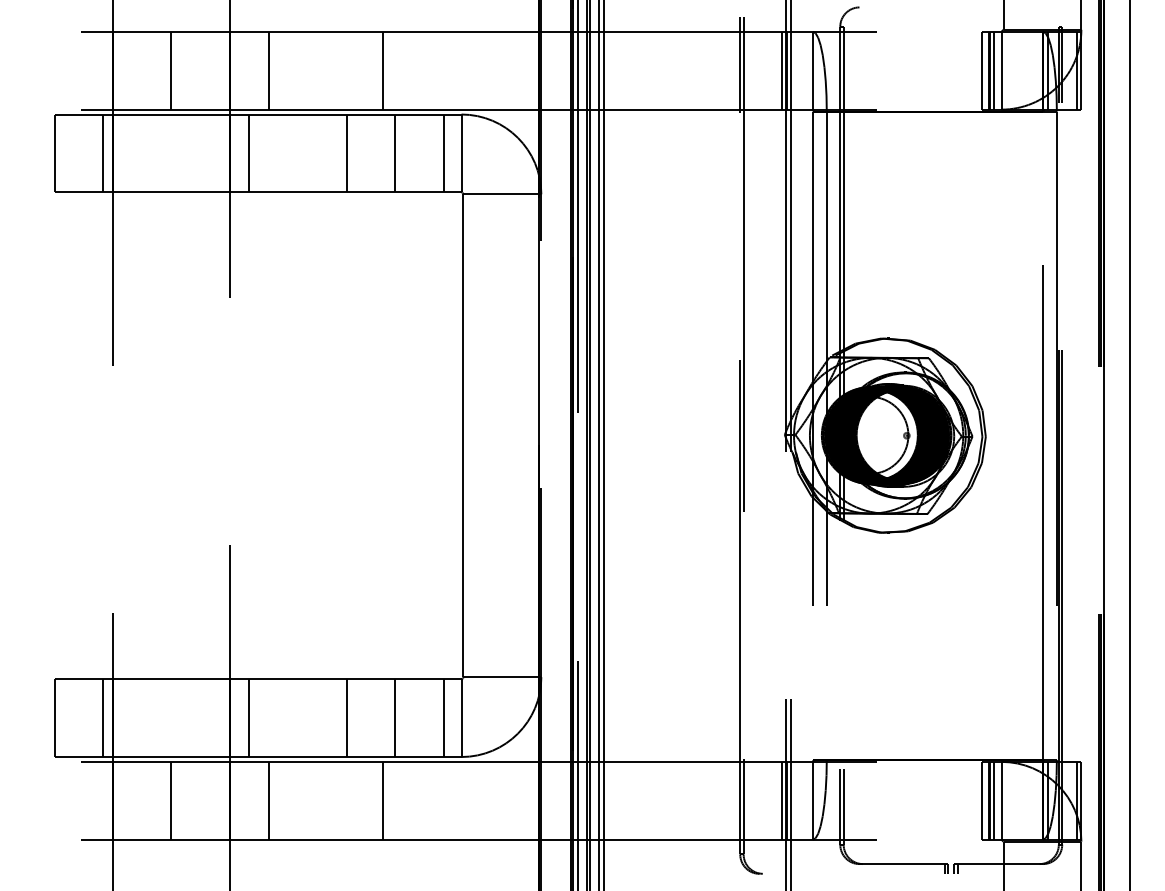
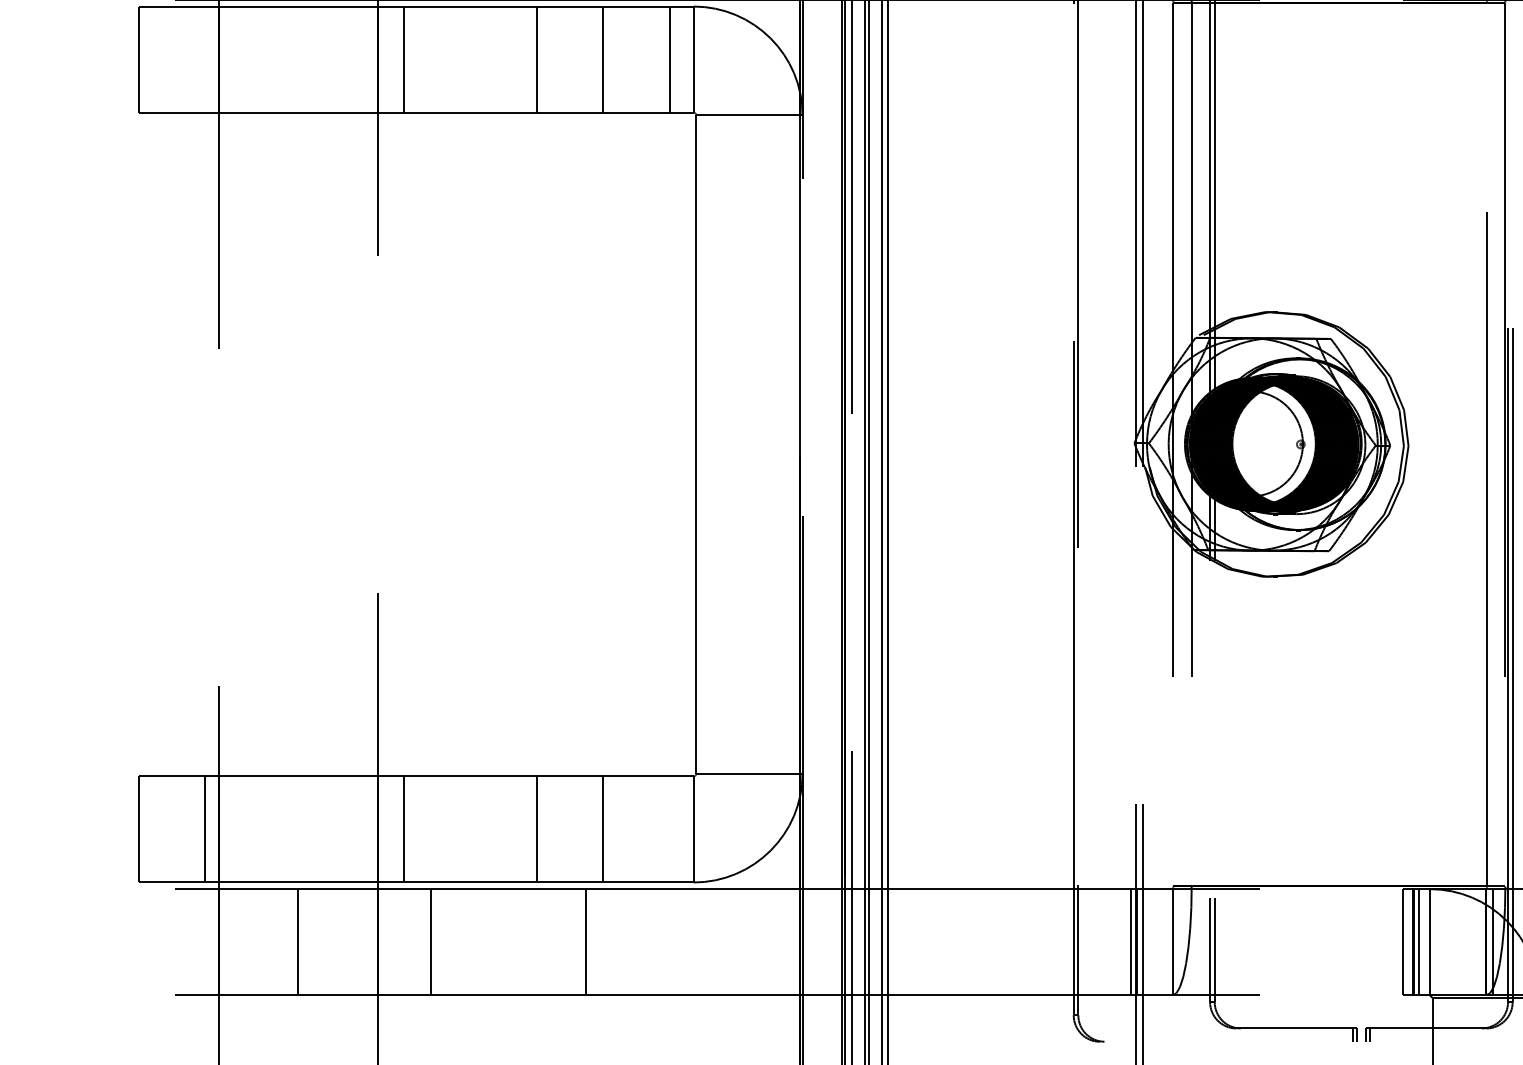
line: (103, 153) -> (205, 59), removed
line: (443, 718) -> (669, 829), removed

